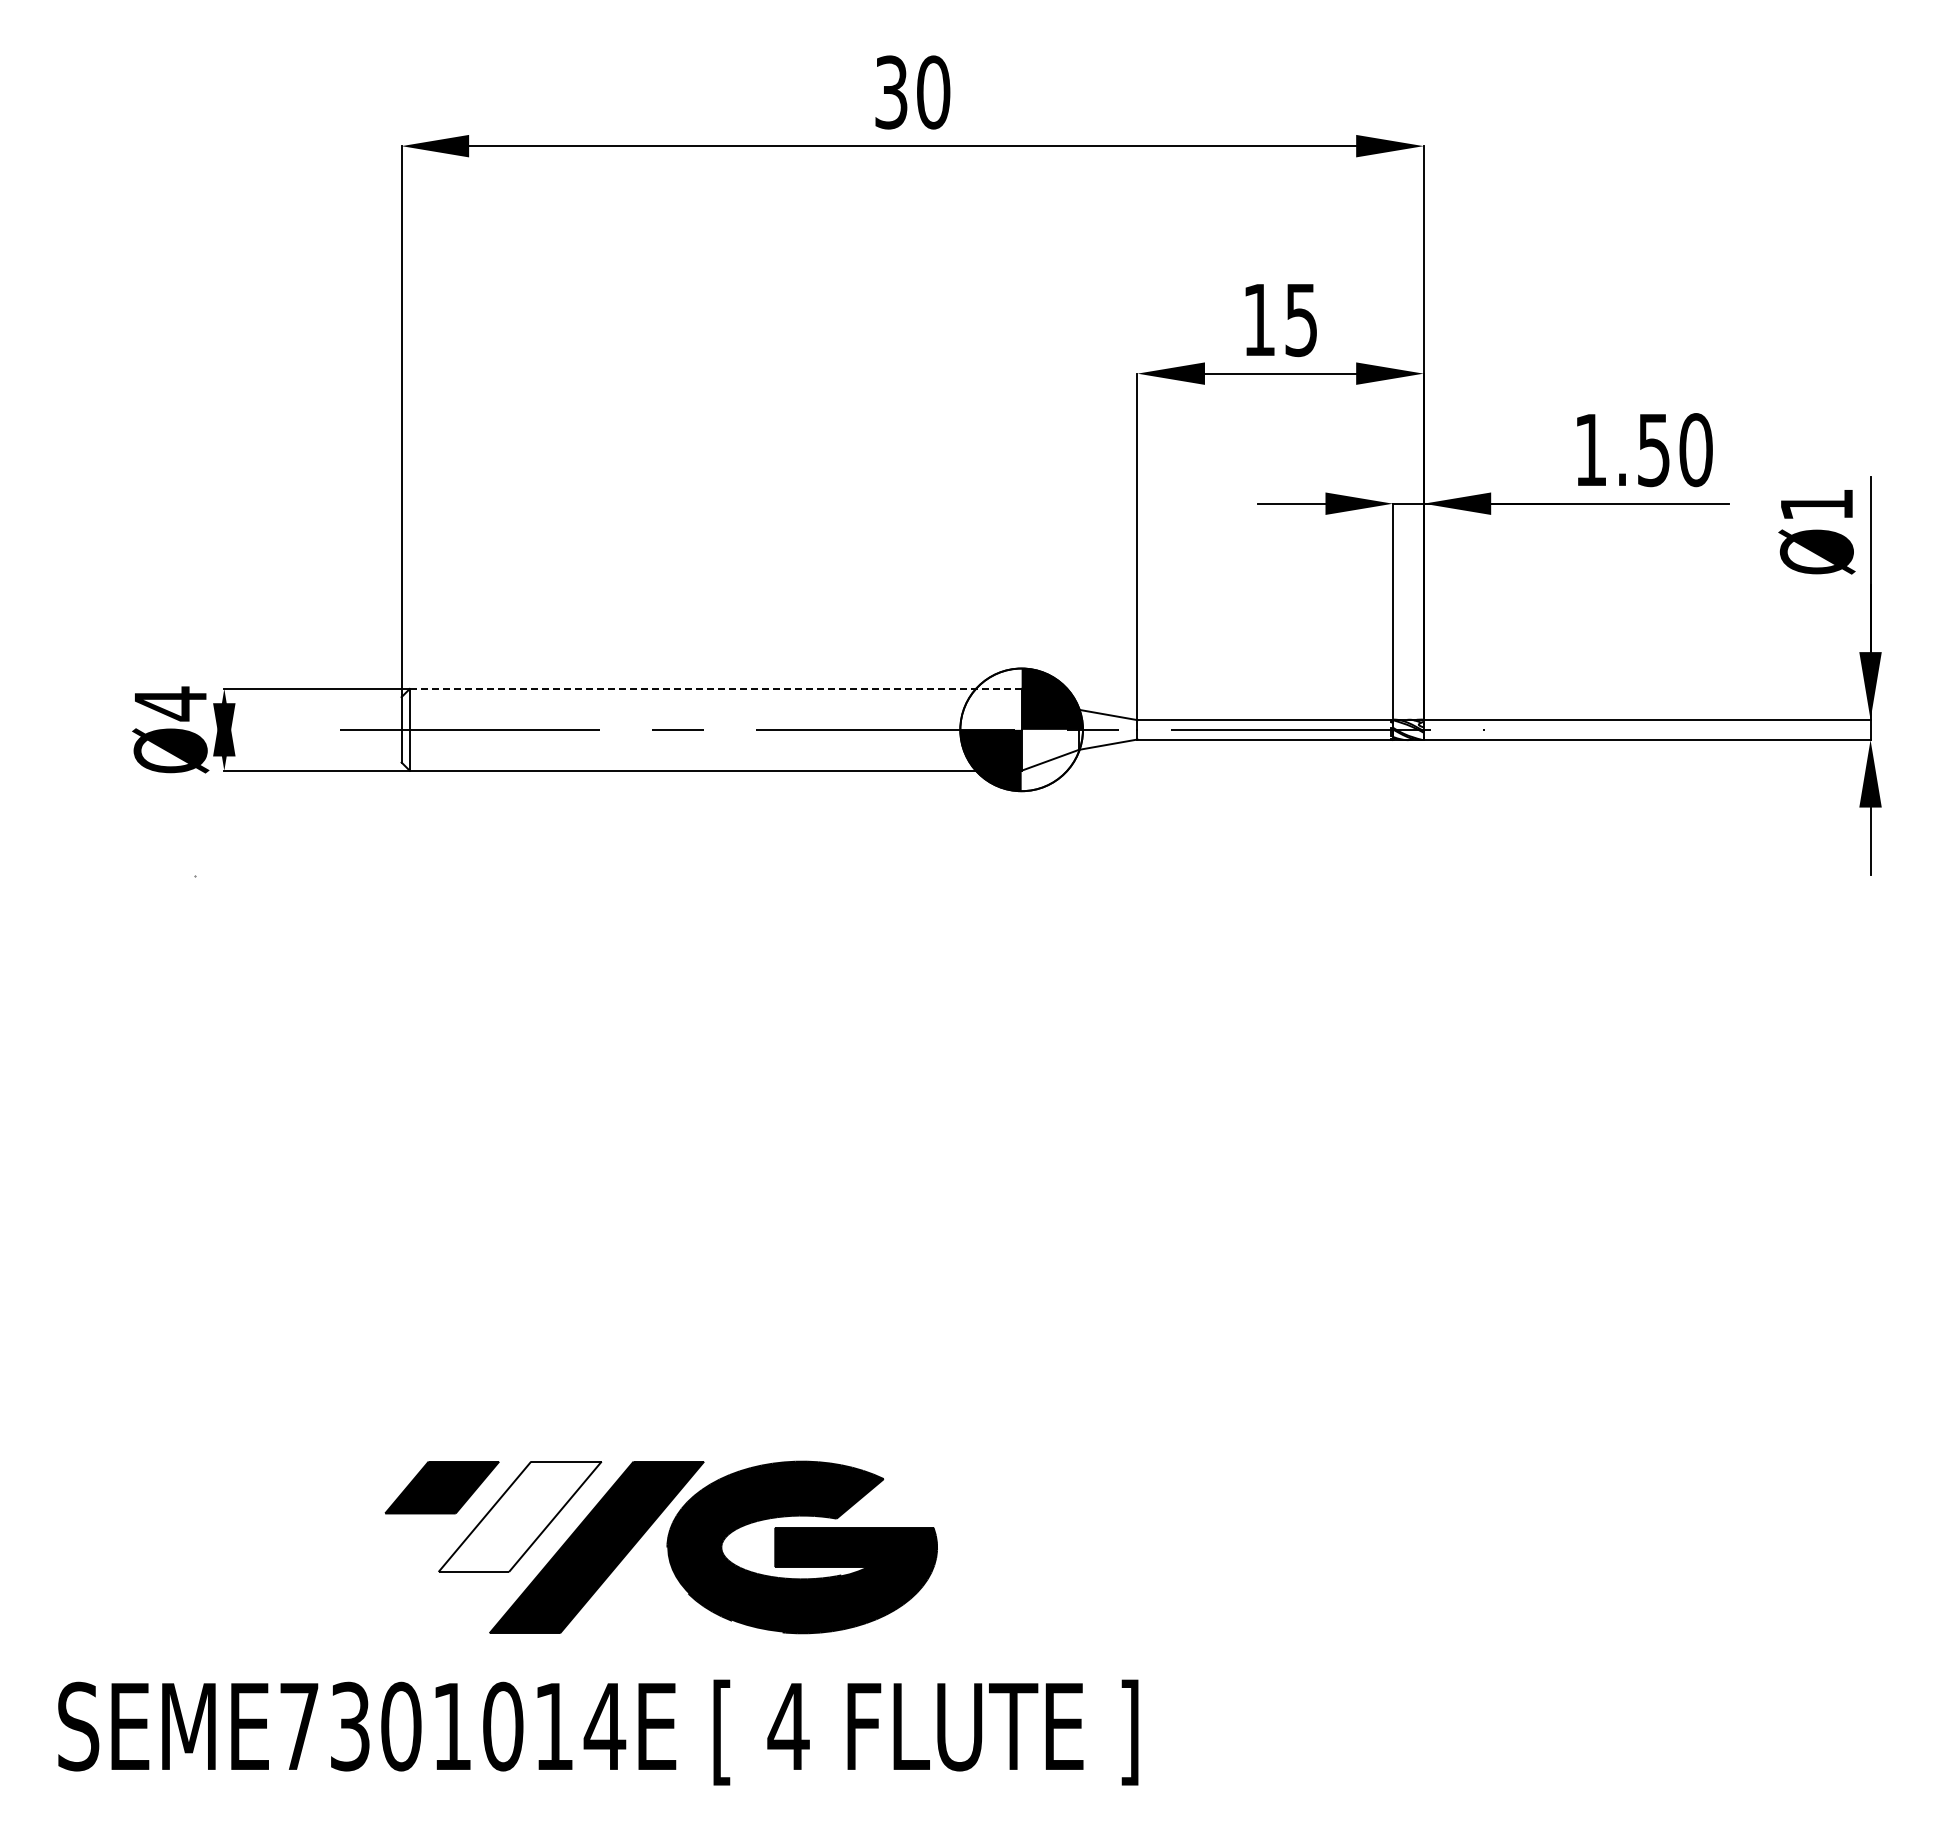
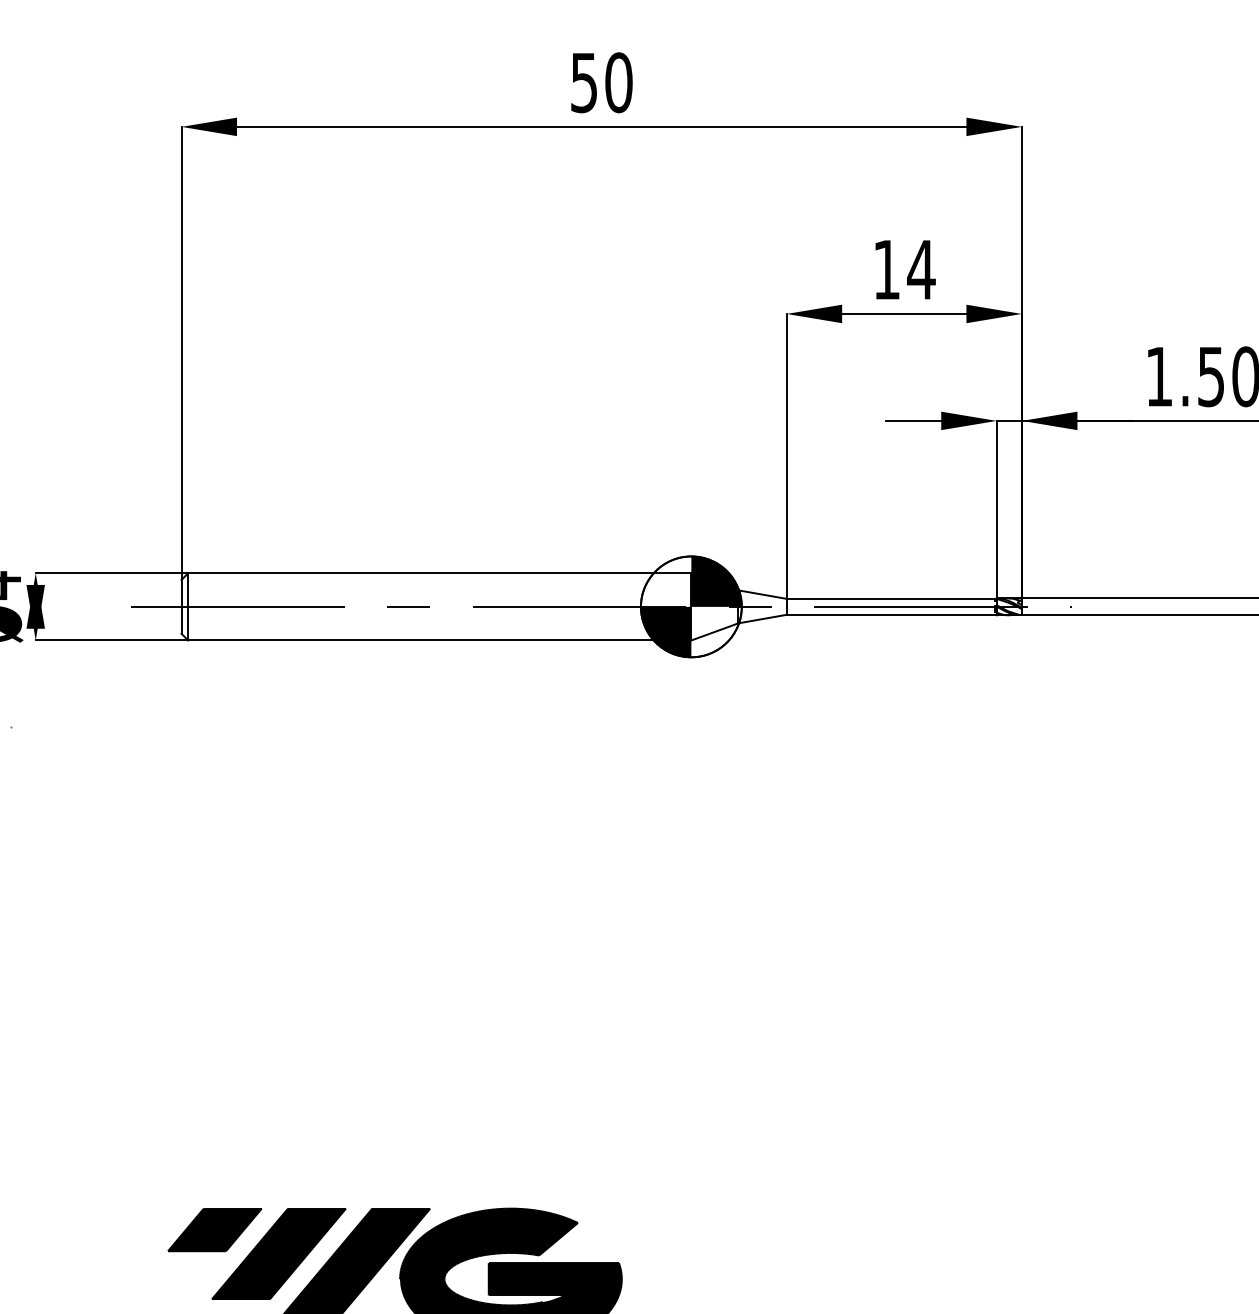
text: (891, 91) -> (584, 81), 30 -> 50
text: (1300, 320) -> (920, 270), 15 -> 14
line: (715, 688) -> (439, 572), dashed -> solid
fill: (519, 1516) -> (278, 1253), added

